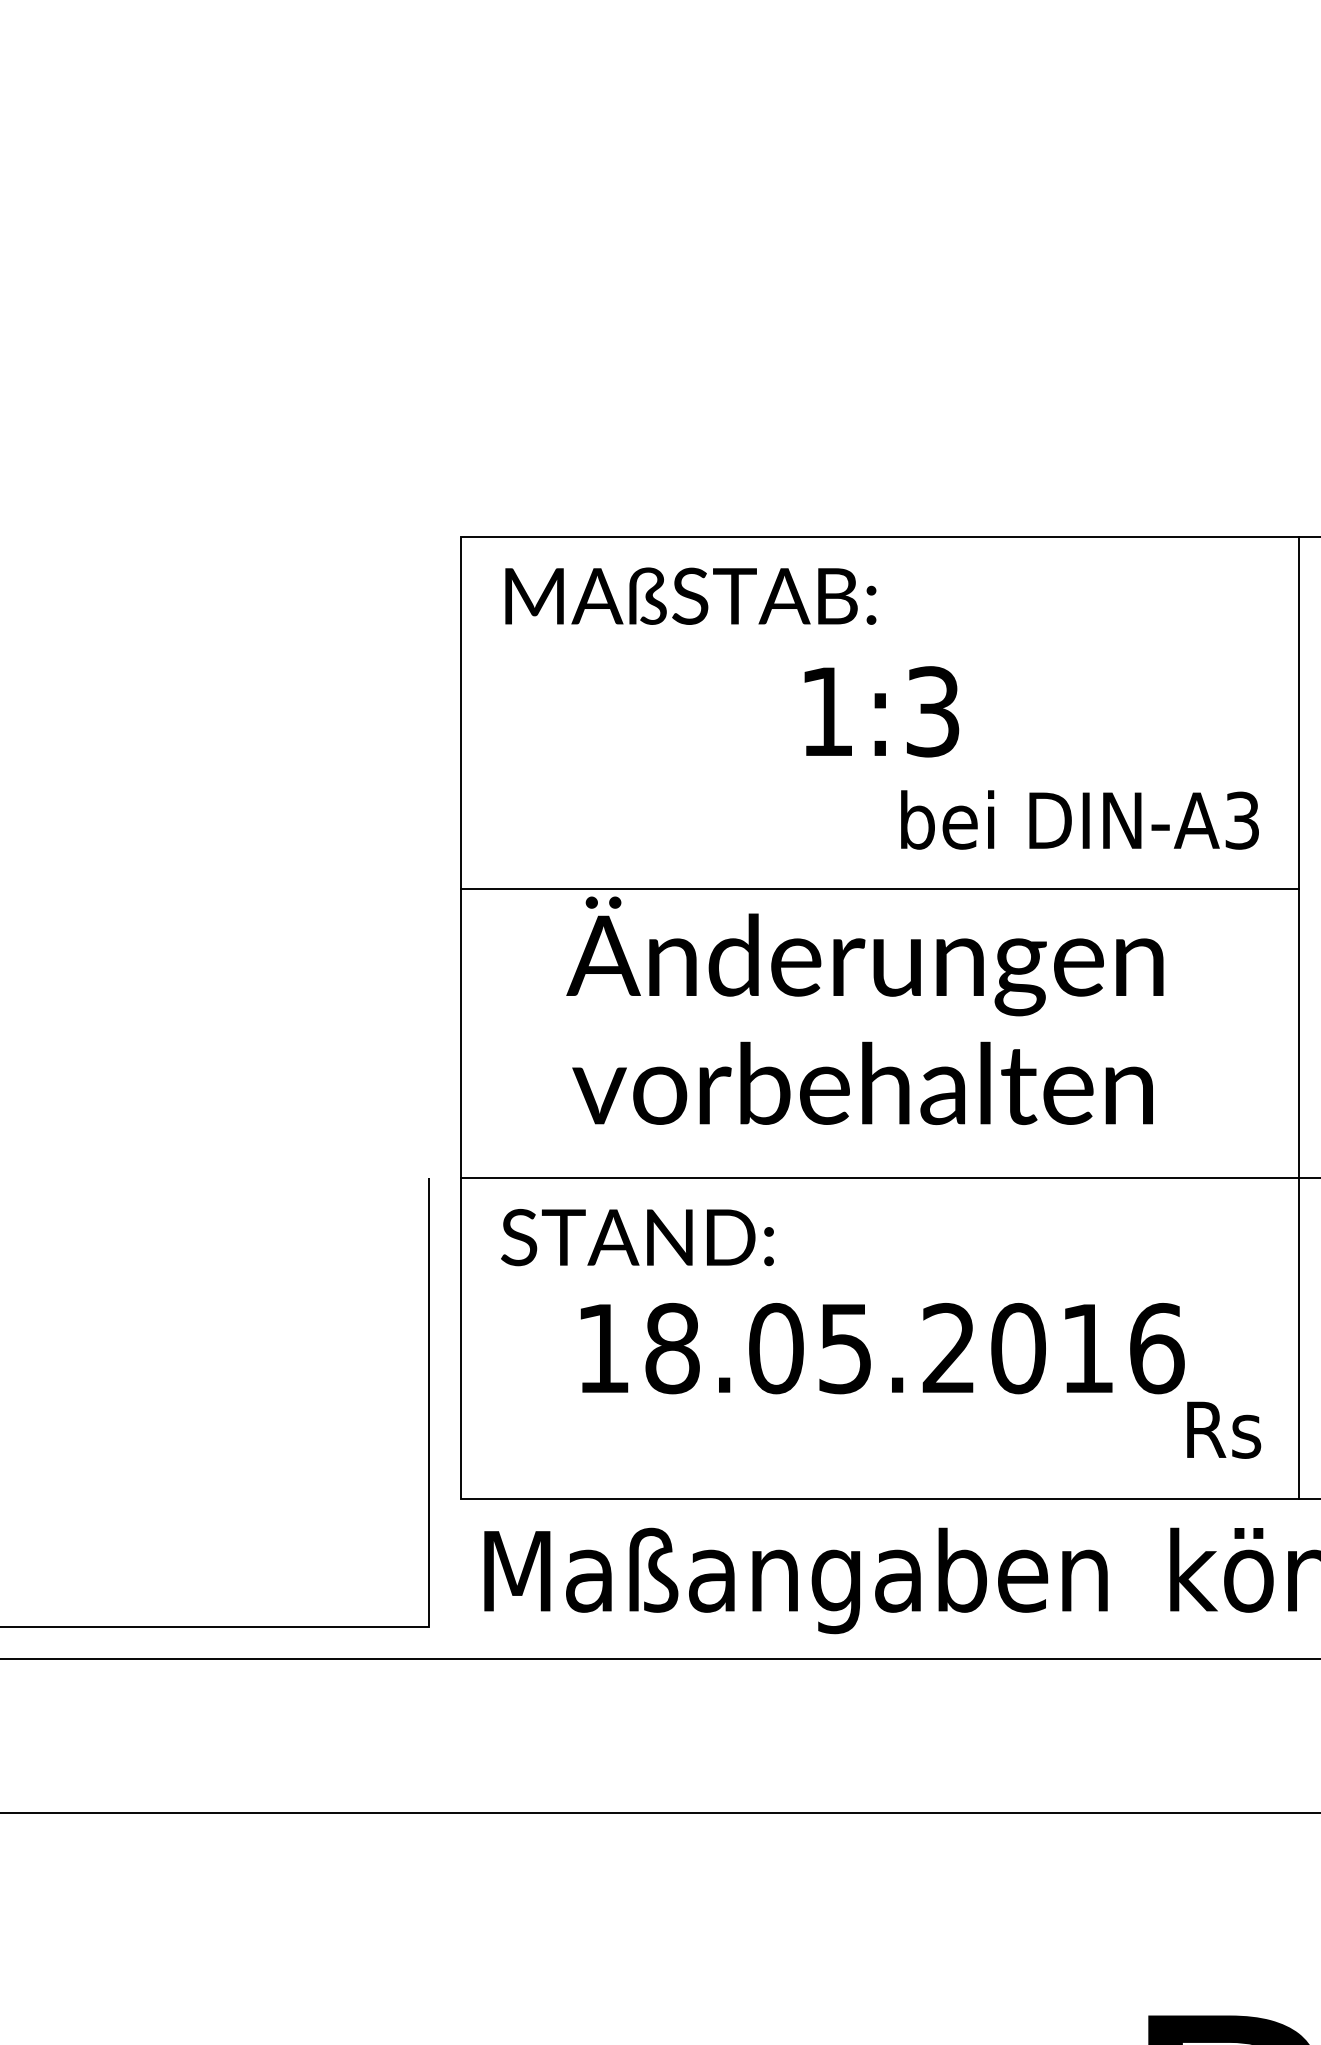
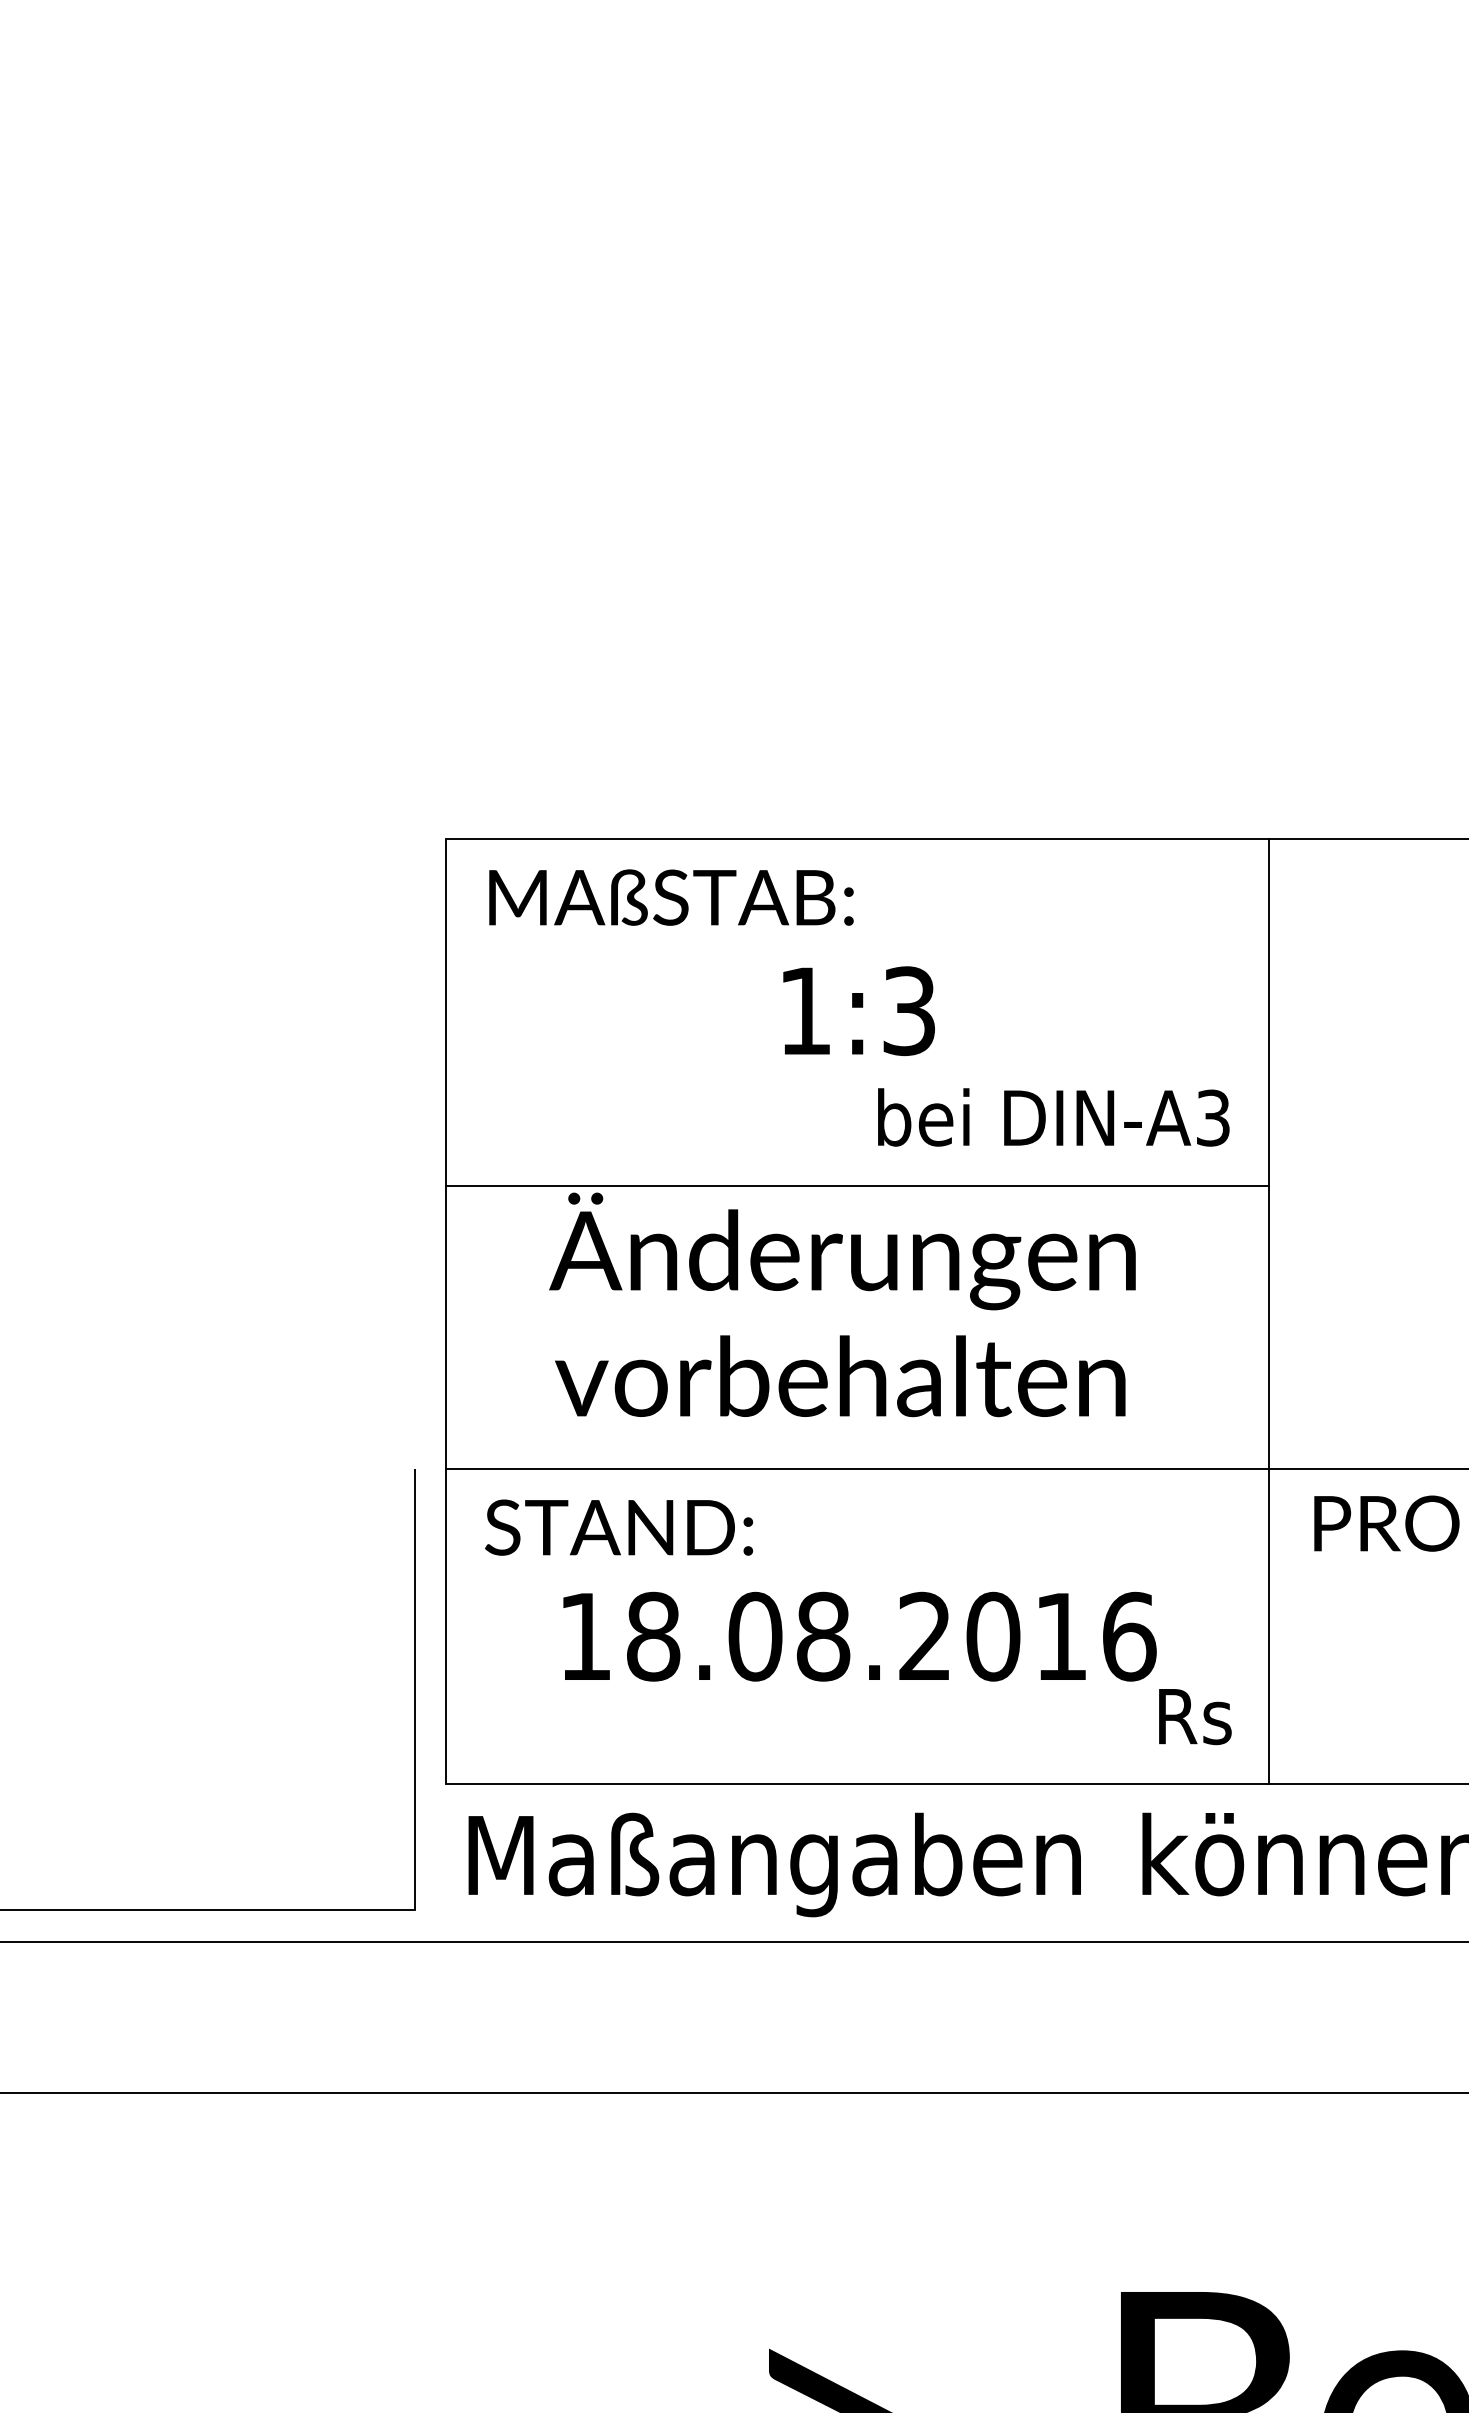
text: (845, 1348) -> (823, 1636), 18.05.2016 -> 18.08.2016

